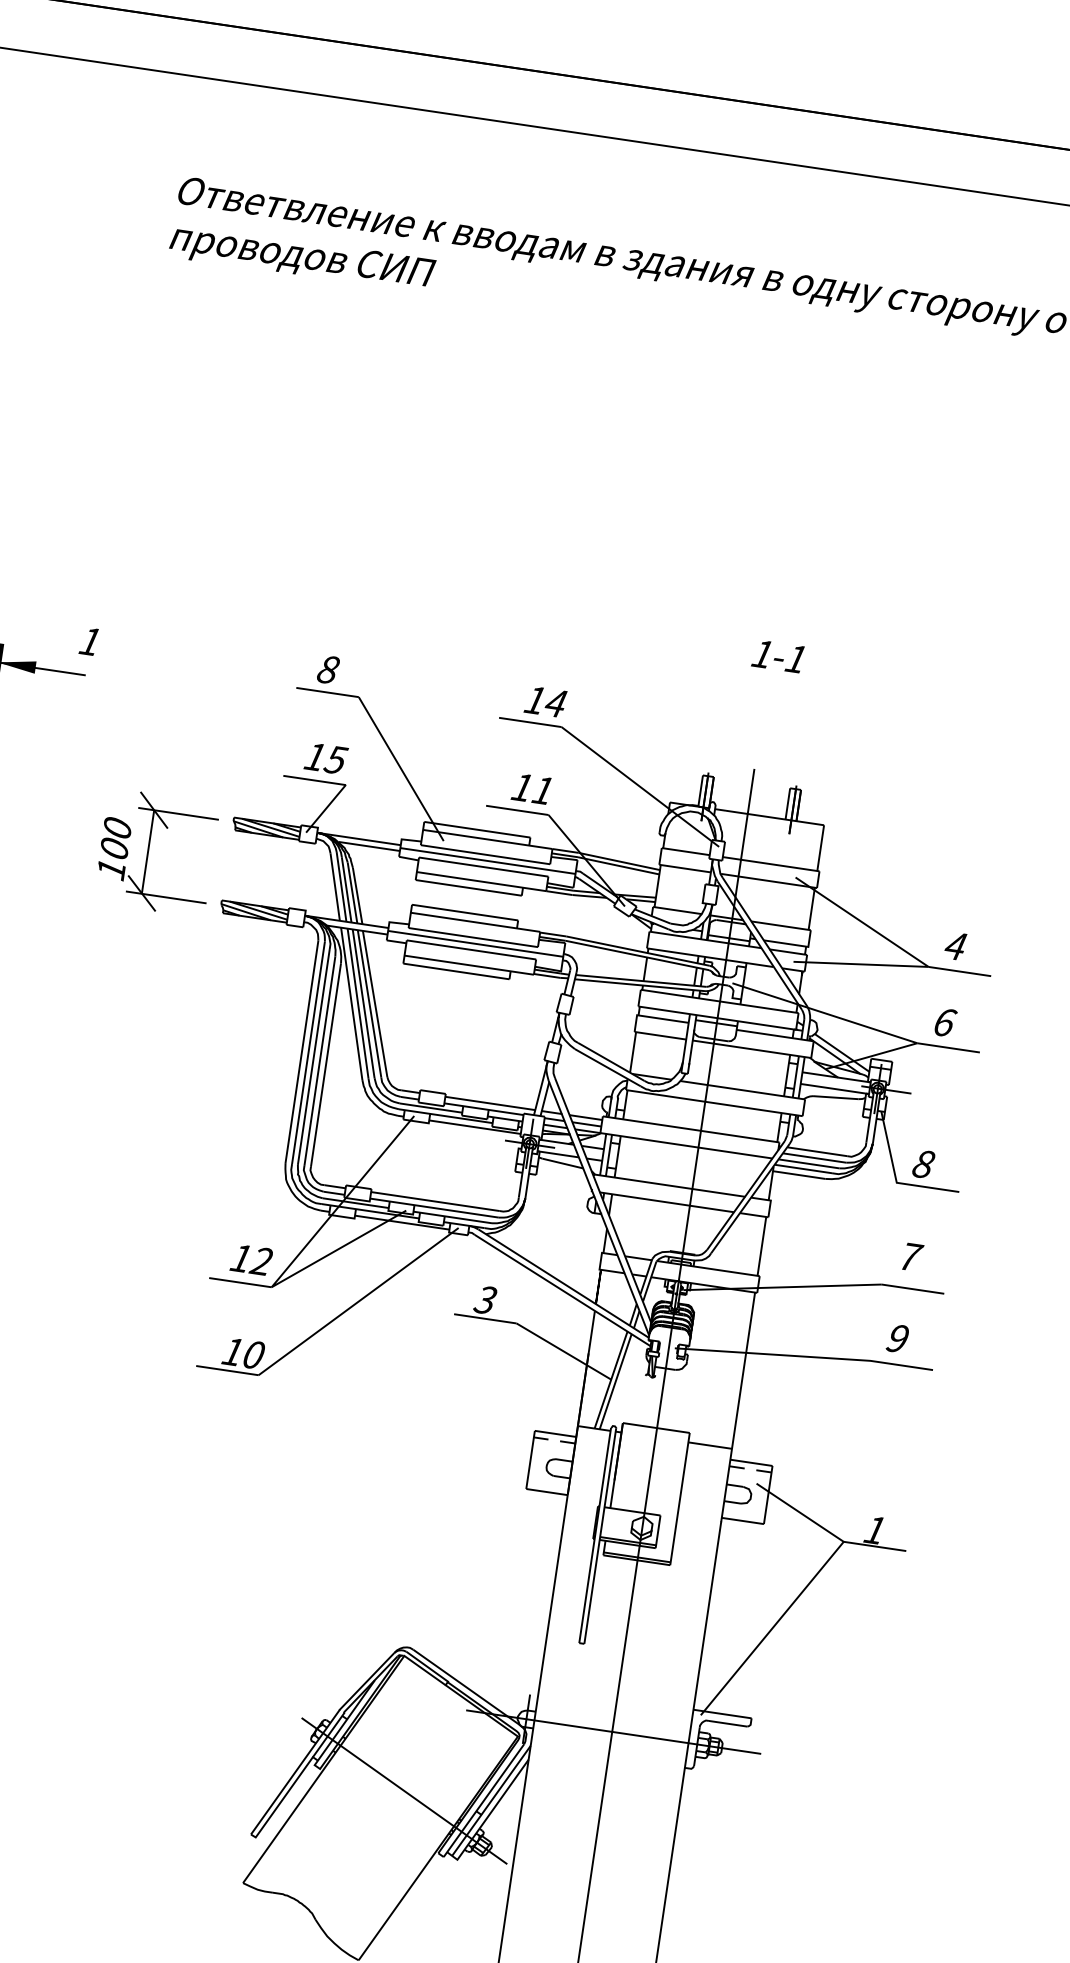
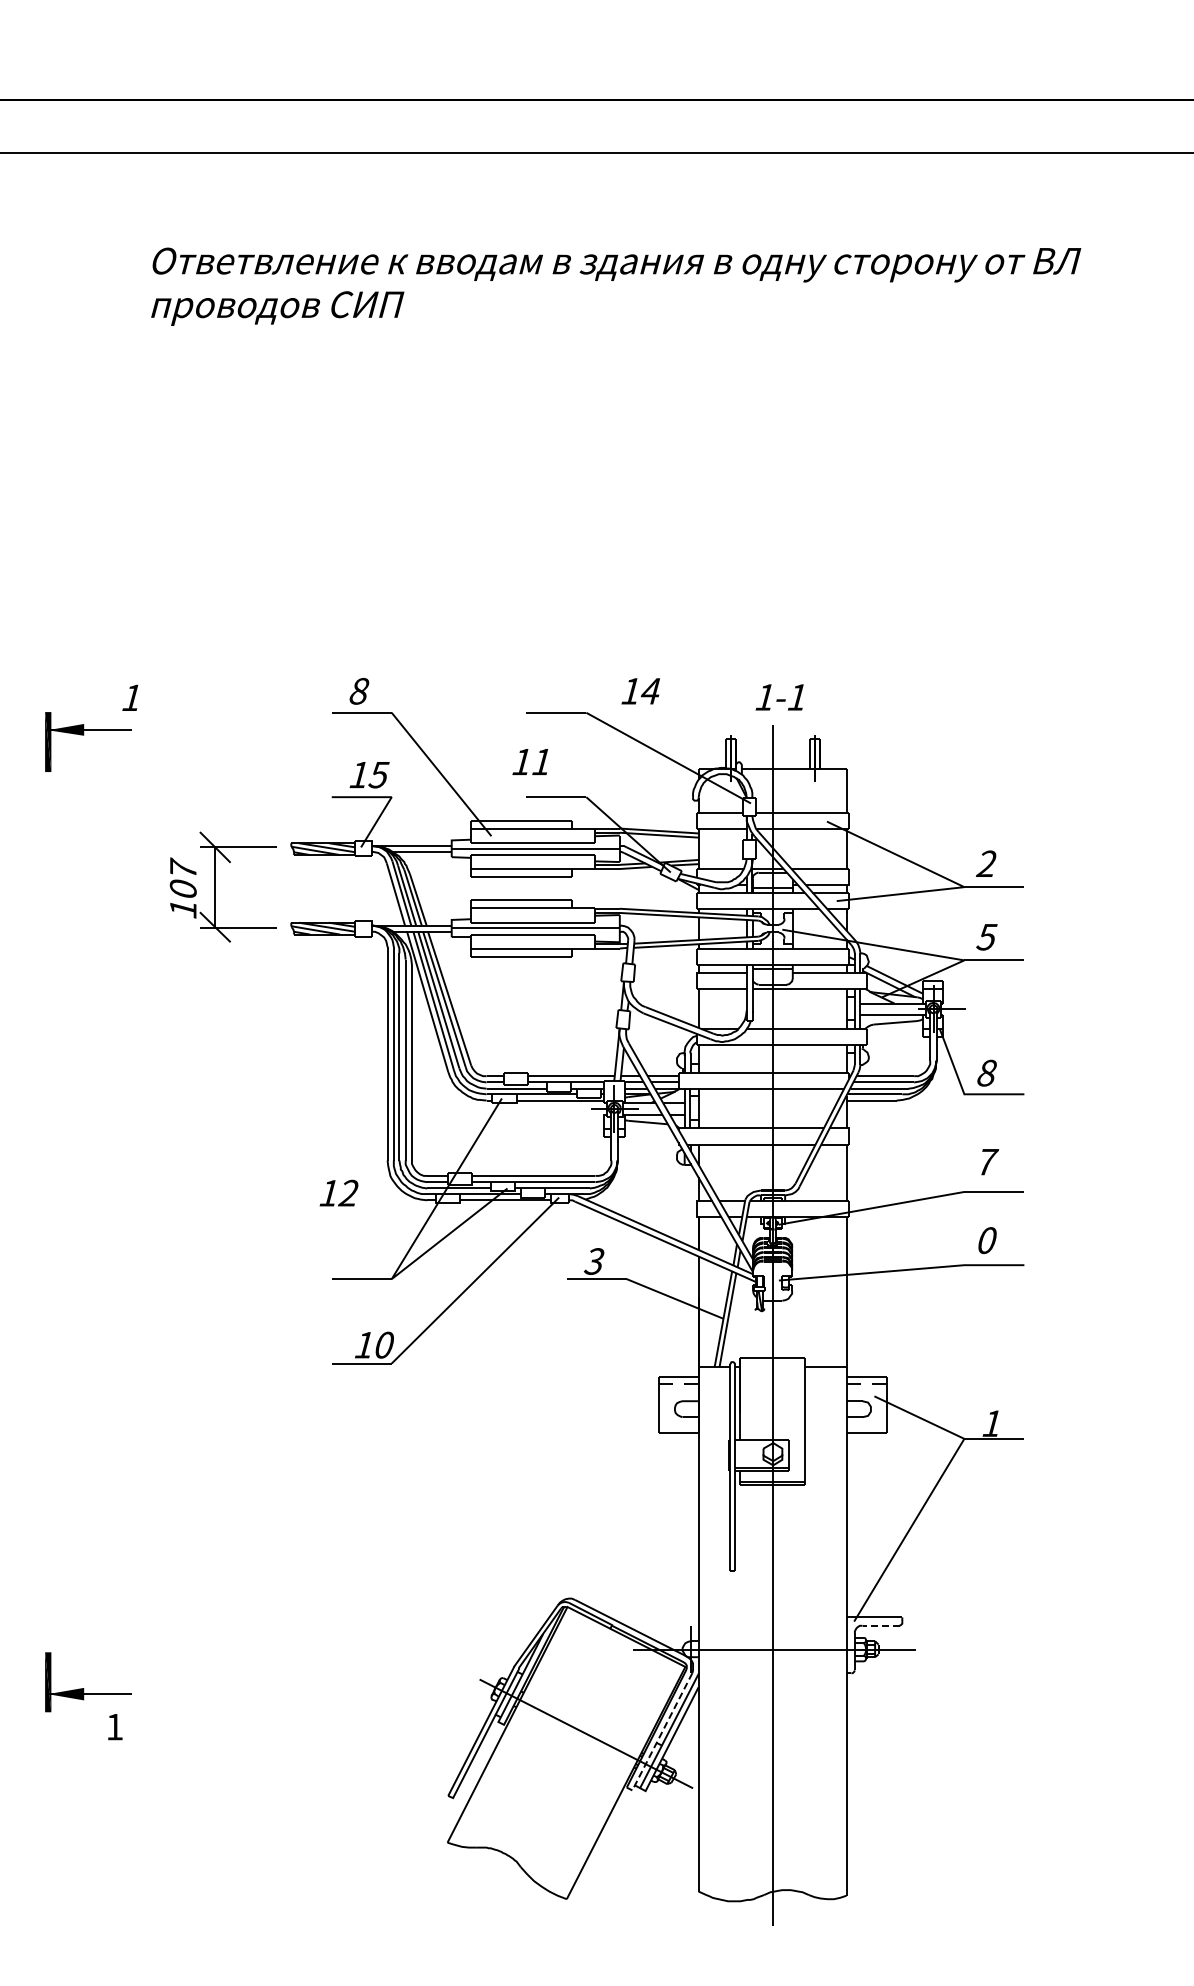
text: (777, 656) -> (779, 697), moved
text: (545, 701) -> (640, 691), moved
text: (530, 788) -> (529, 761), moved
text: (116, 826) -> (182, 867), 100 -> 107
text: (954, 945) -> (985, 863), 4 -> 2
text: (945, 1021) -> (987, 936), 6 -> 5
text: (251, 1259) -> (338, 1192), moved
text: (897, 1338) -> (986, 1240), 9 -> 0
line: (727, 1723) -> (880, 1625), solid -> dashed
line: (484, 1800) -> (662, 1731), solid -> dashed

